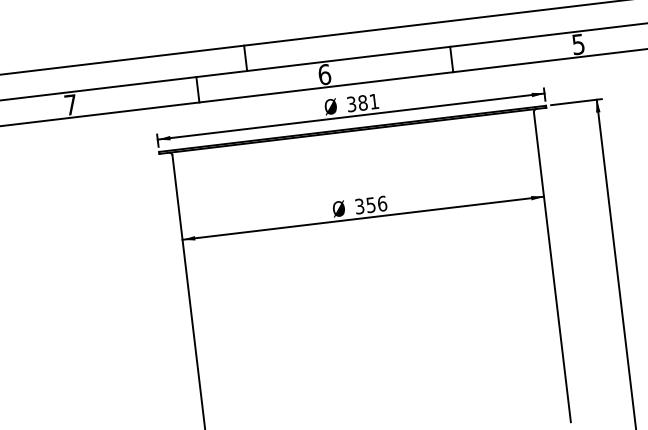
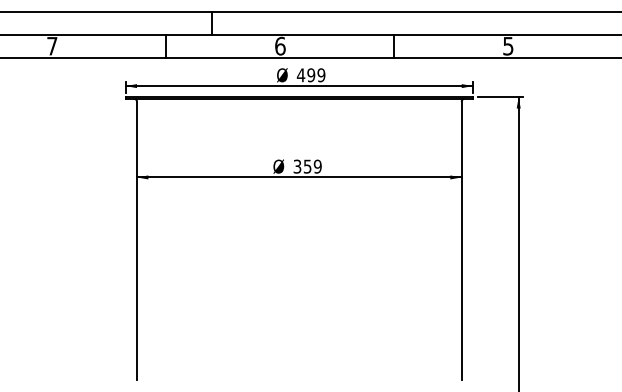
text: (362, 103) -> (310, 75), 381 -> 499
text: (382, 203) -> (317, 166), 356 -> 359

